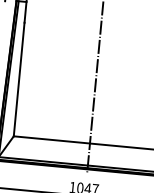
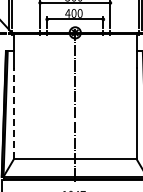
line: (19, 79) -> (14, 113), solid -> dashed

